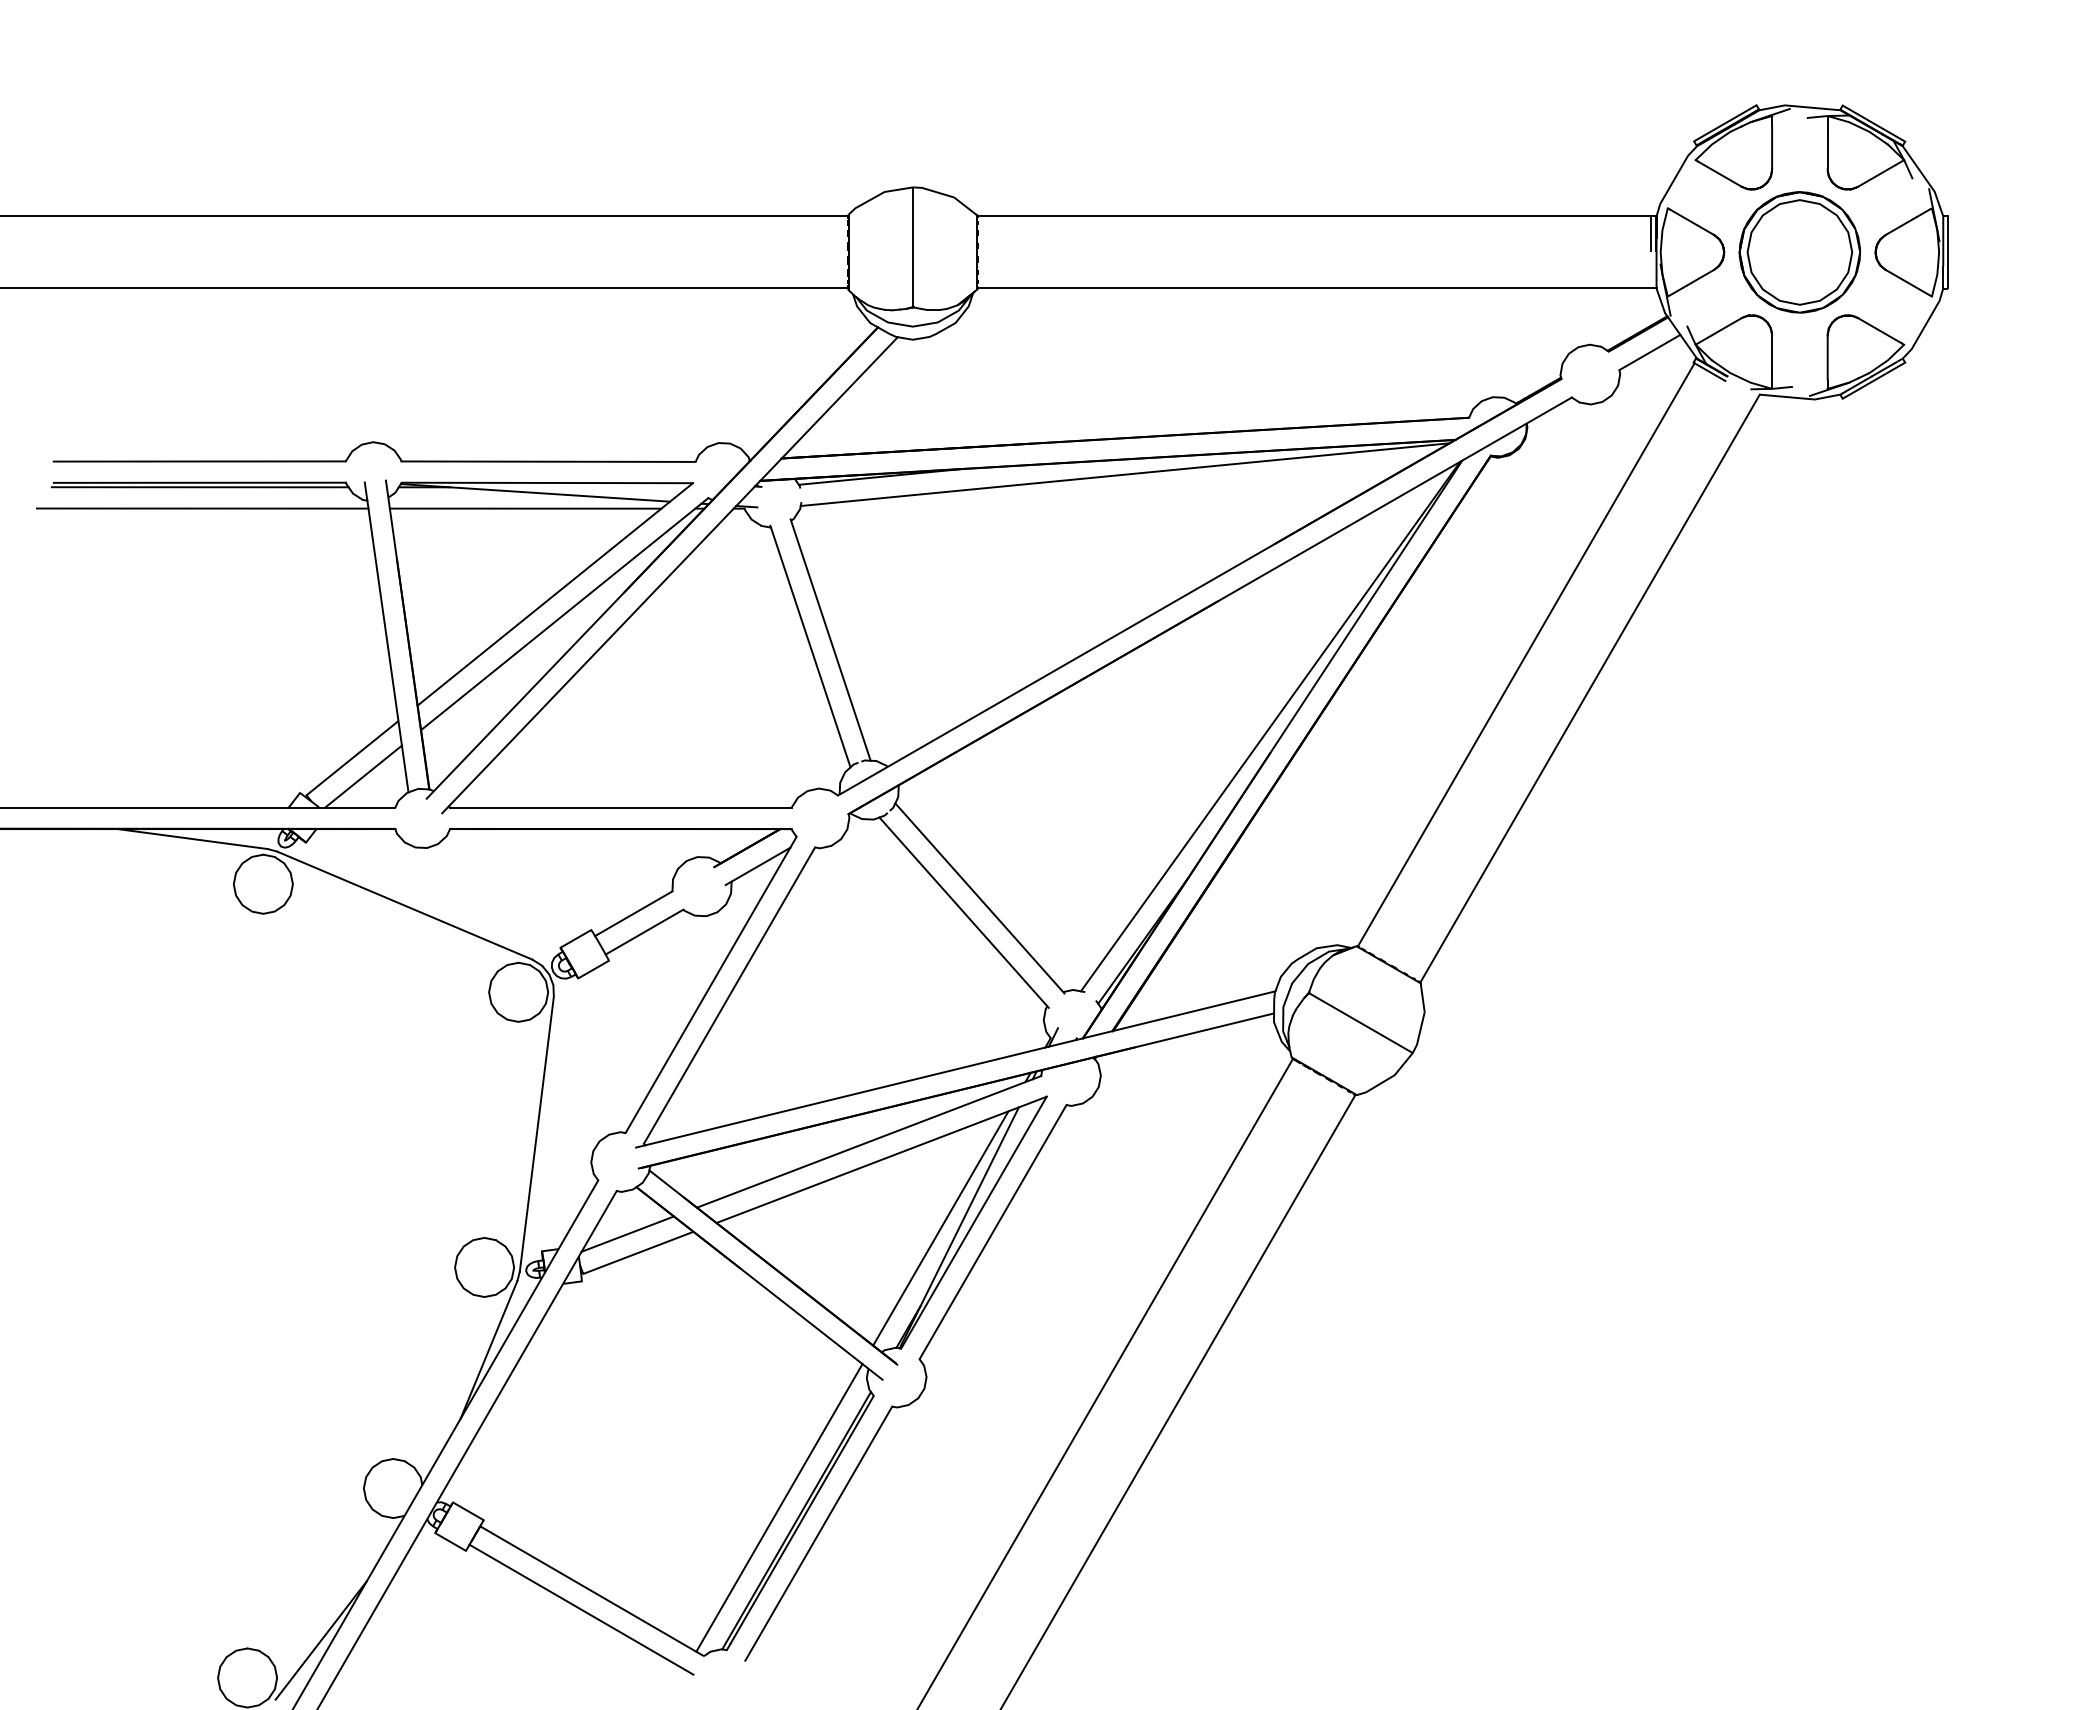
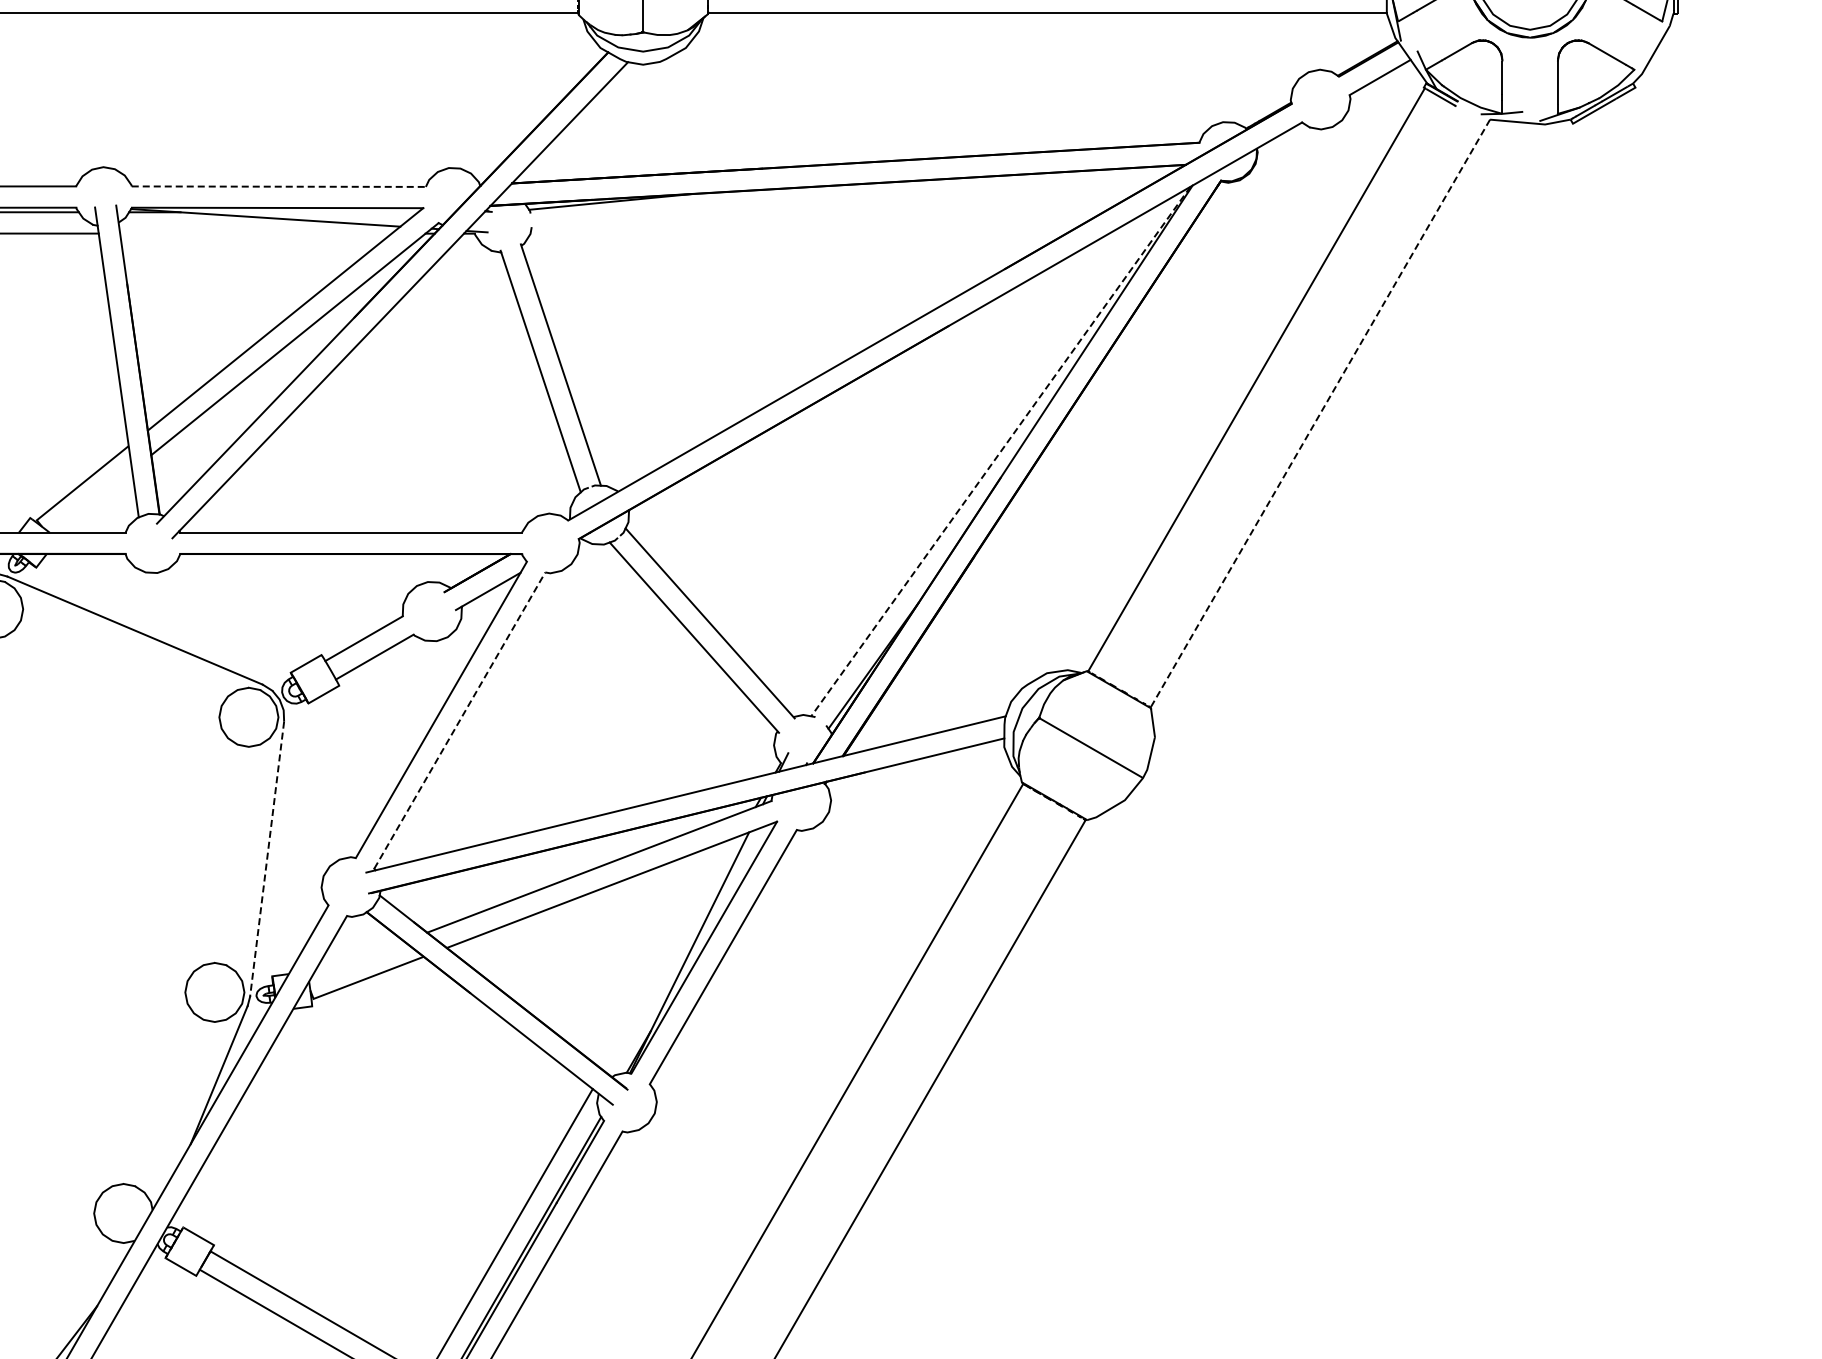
line: (549, 461) -> (279, 186), solid -> dashed
line: (1124, 474) -> (854, 199), removed
line: (525, 508) -> (255, 233), removed
line: (1589, 689) -> (1319, 414), solid -> dashed
line: (1270, 726) -> (1000, 451), solid -> dashed
line: (362, 776) -> (92, 501), removed
line: (729, 995) -> (459, 720), solid -> dashed
line: (536, 1134) -> (266, 859), solid -> dashed
line: (940, 1228) -> (670, 953), removed
line: (627, 1233) -> (357, 958), removed

